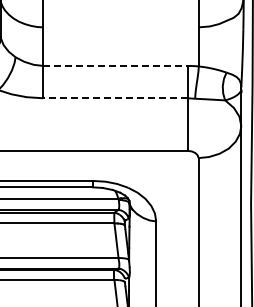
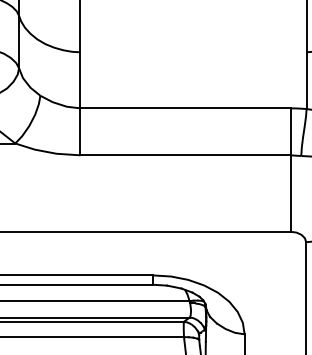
line: (115, 65) -> (185, 107), dashed -> solid
line: (114, 98) -> (184, 155), dashed -> solid

